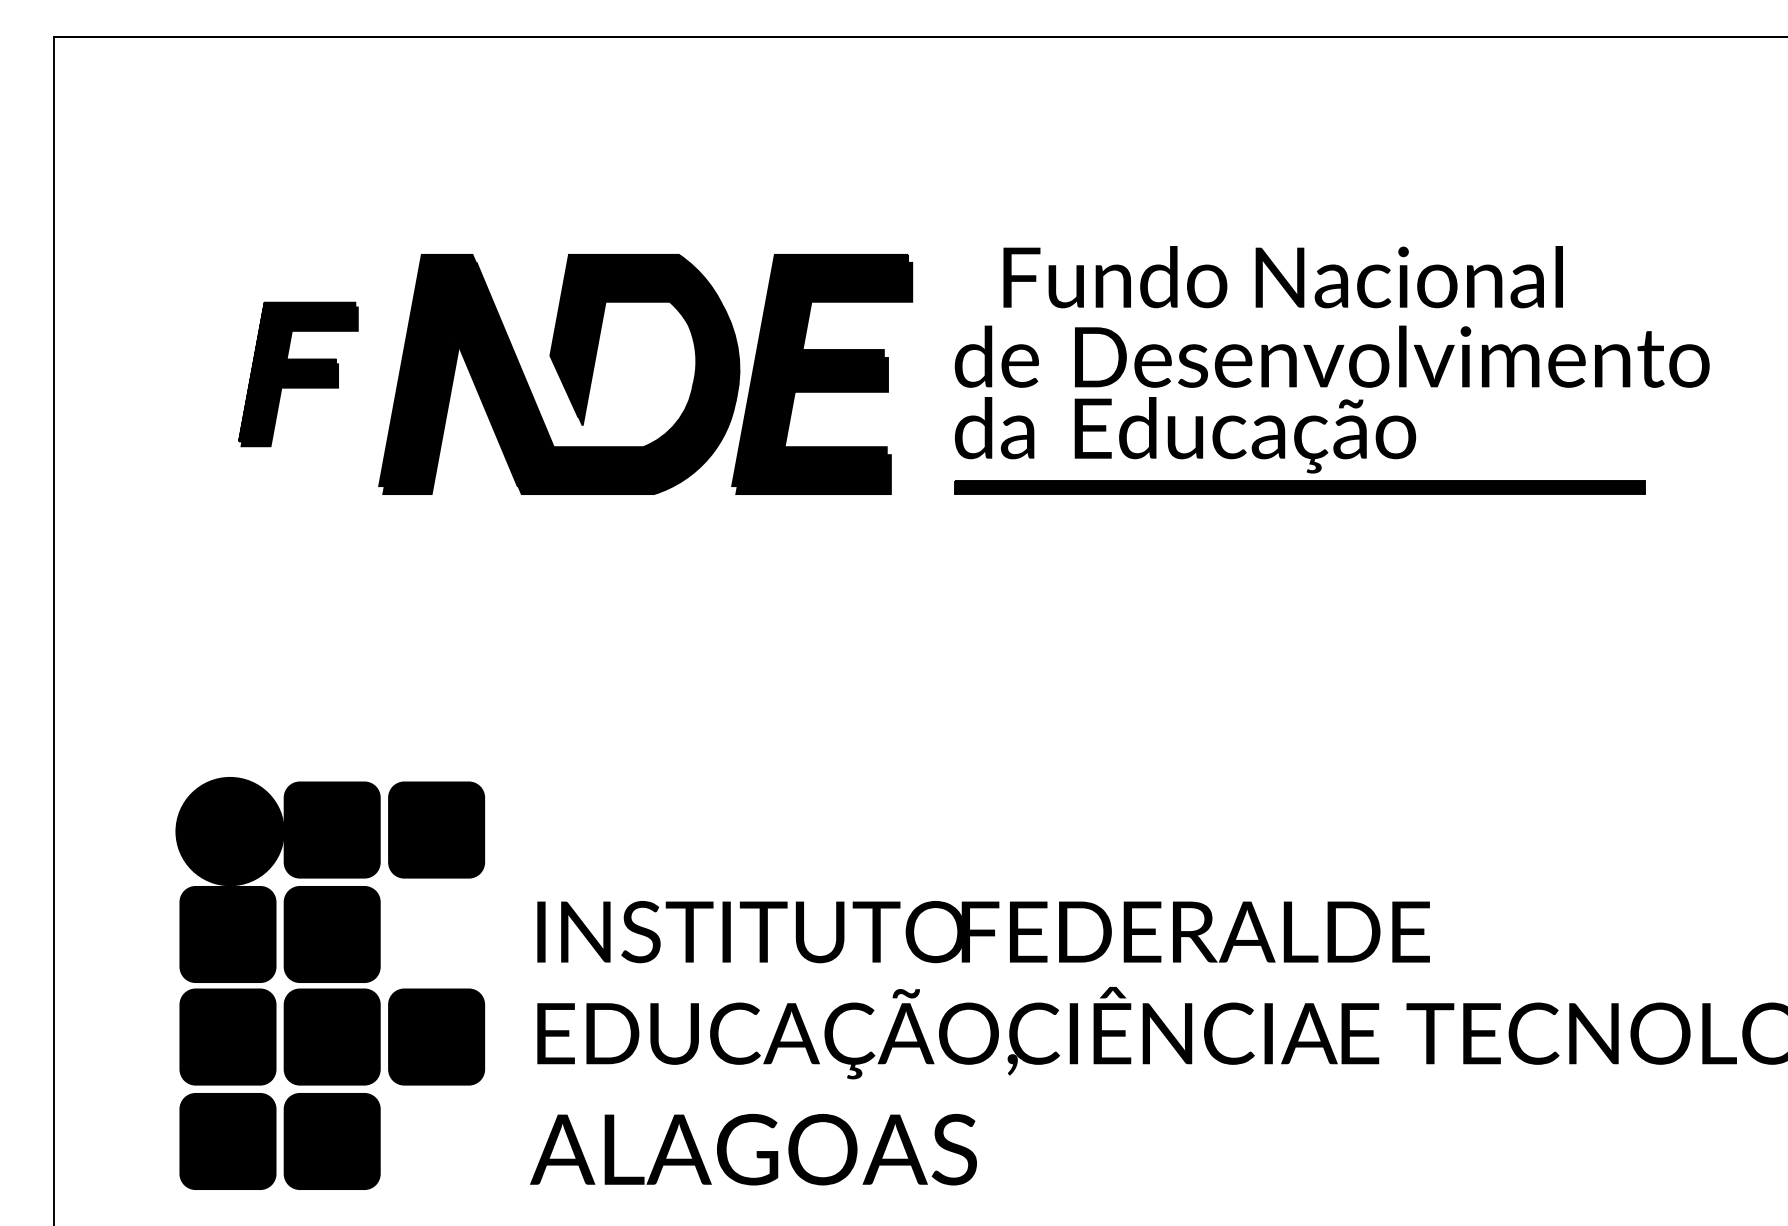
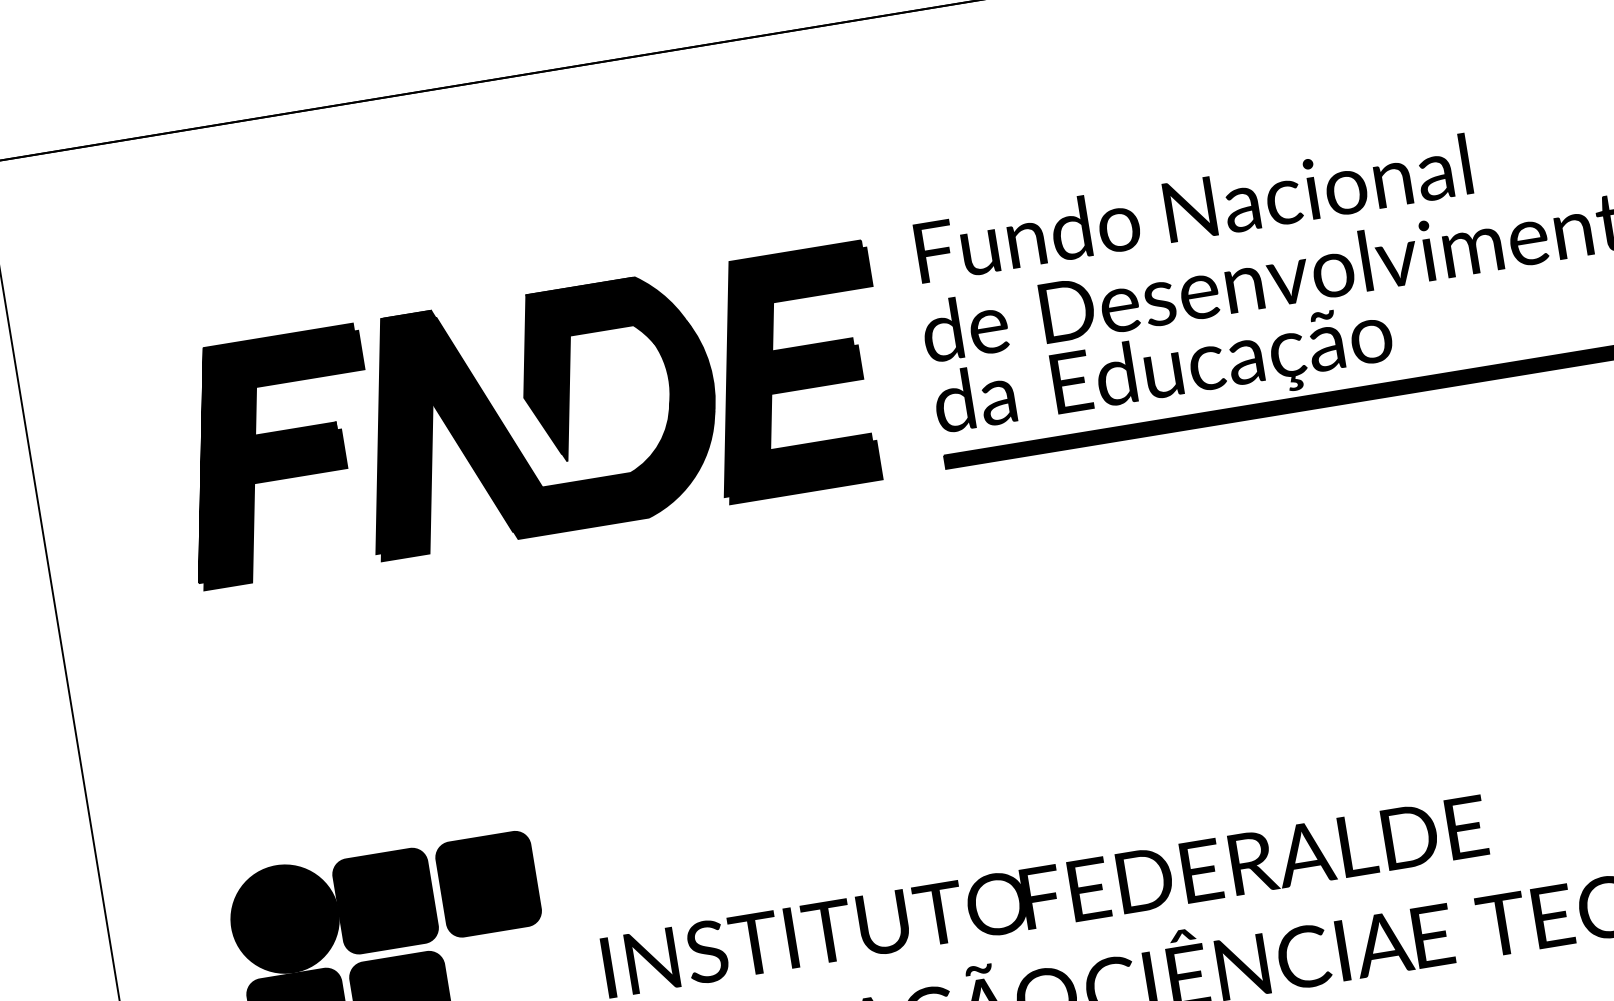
text: (1282, 277) -> (1192, 209), moved
part: (298, 374) -> (278, 457), size x1.67

